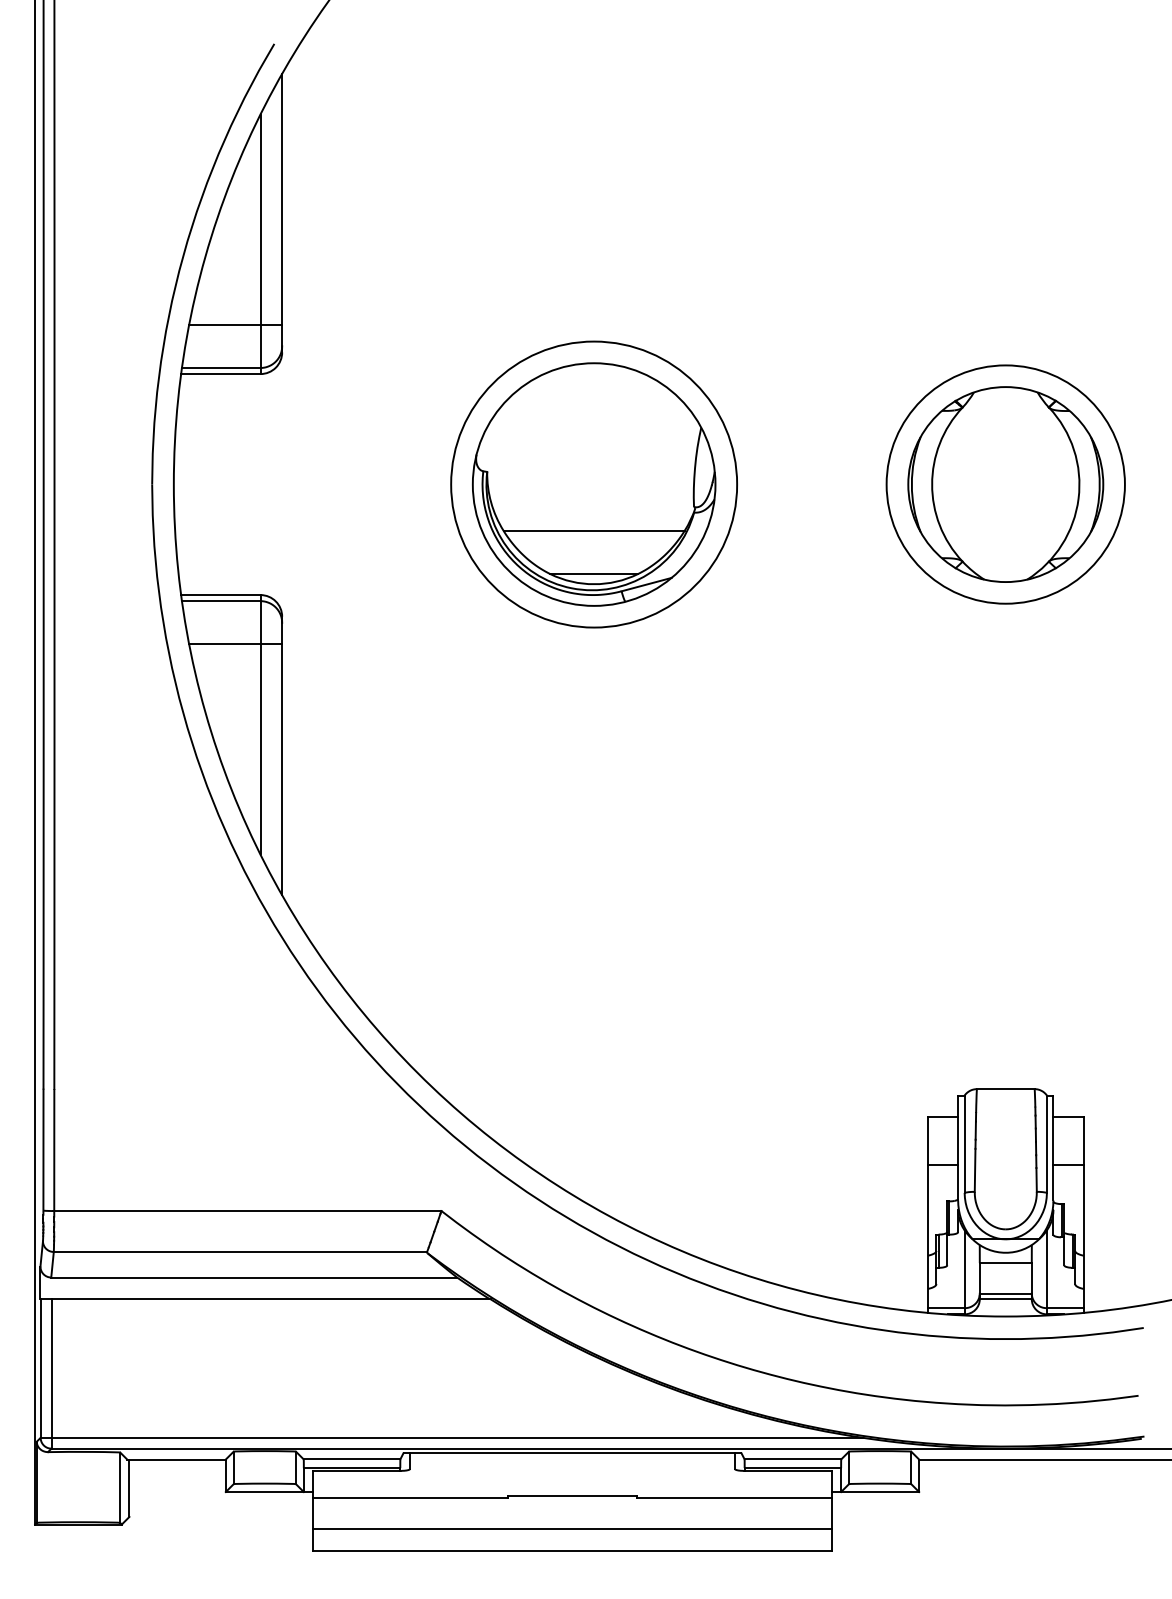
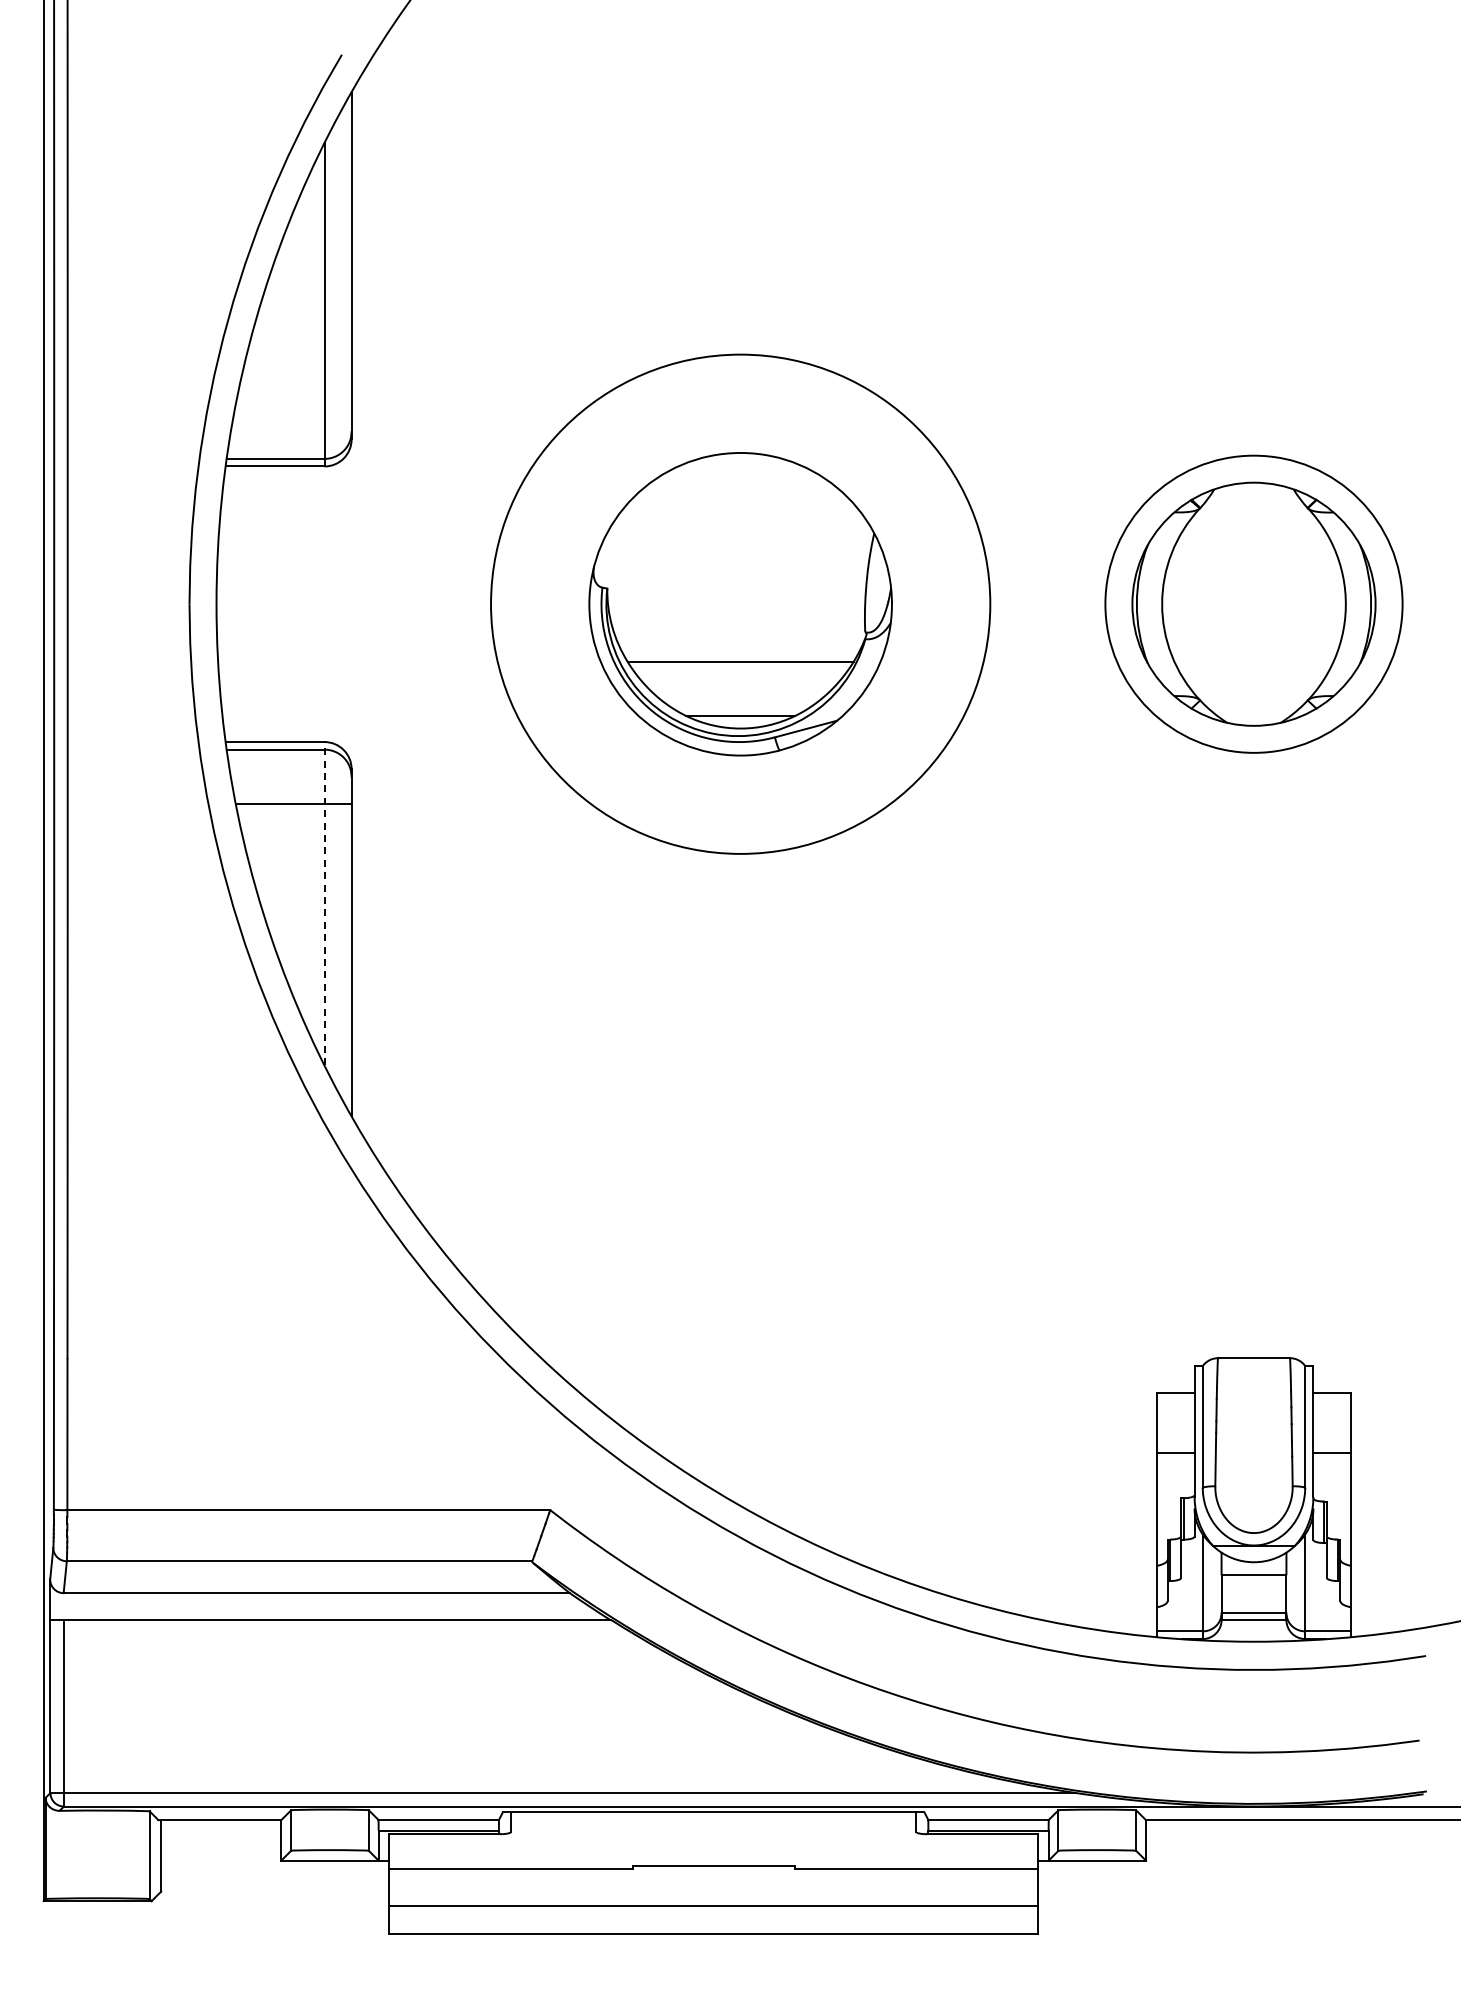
line: (235, 324) -> (293, 404), removed
circle: (594, 483) -> (740, 603), size x1.4
line: (260, 724) -> (324, 903), solid -> dashed

